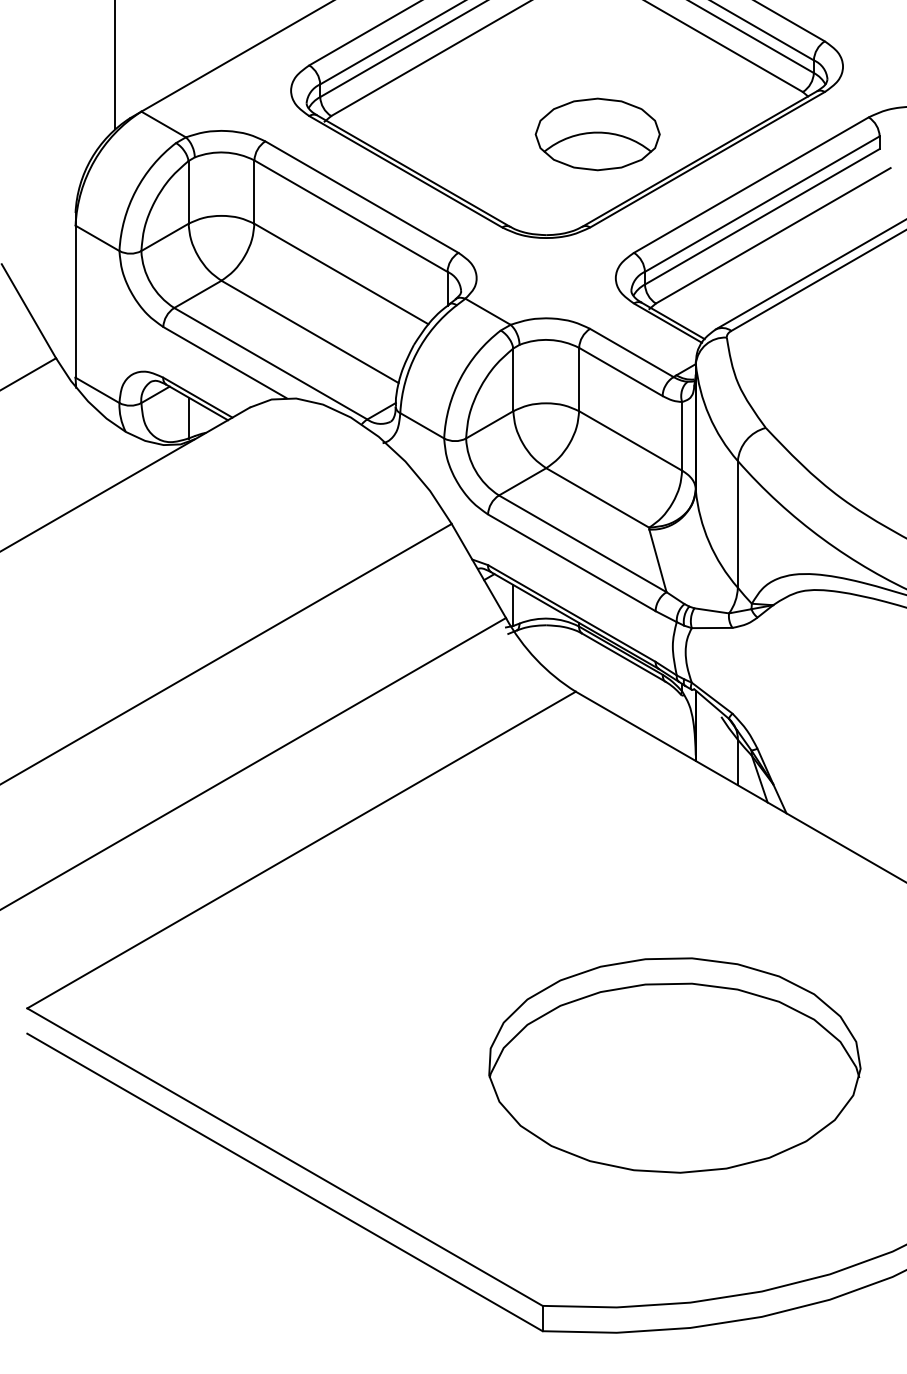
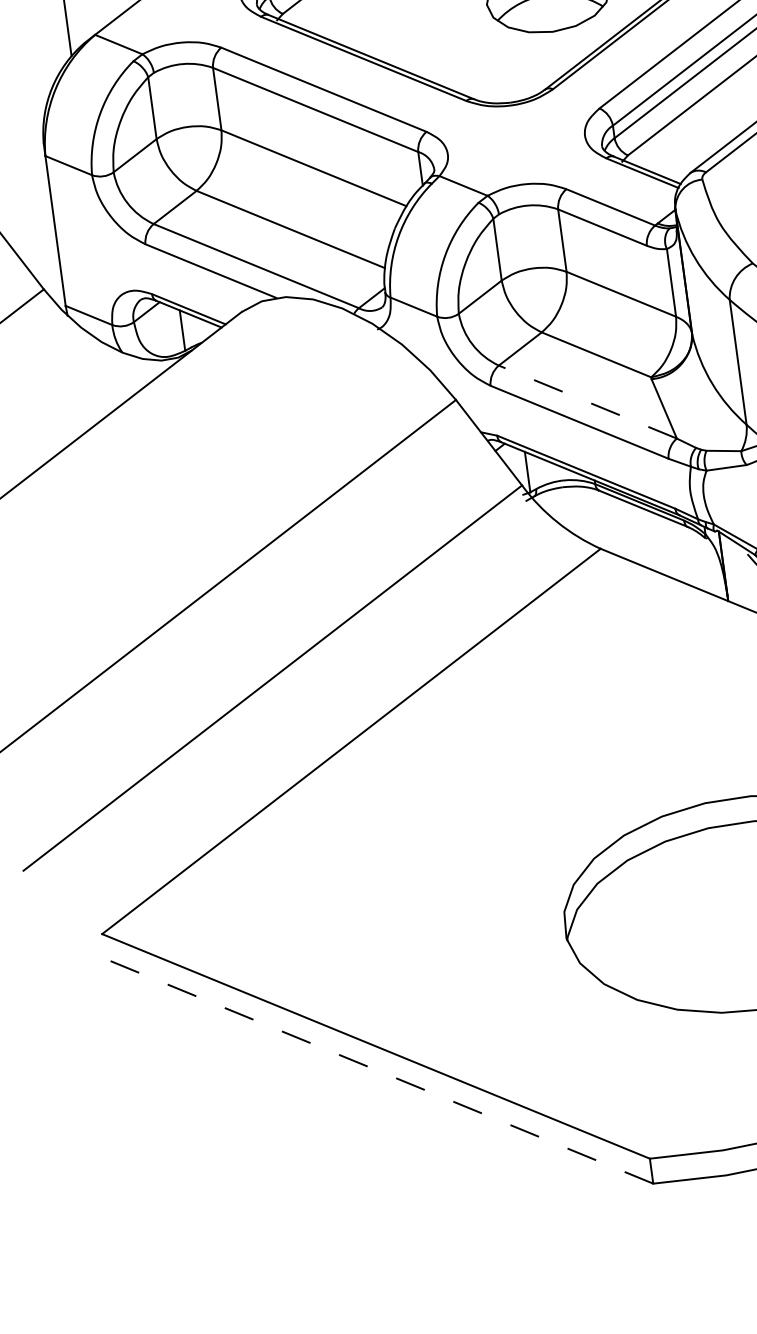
line: (582, 543) -> (587, 401), solid -> dashed
line: (284, 1182) -> (378, 1071), solid -> dashed

